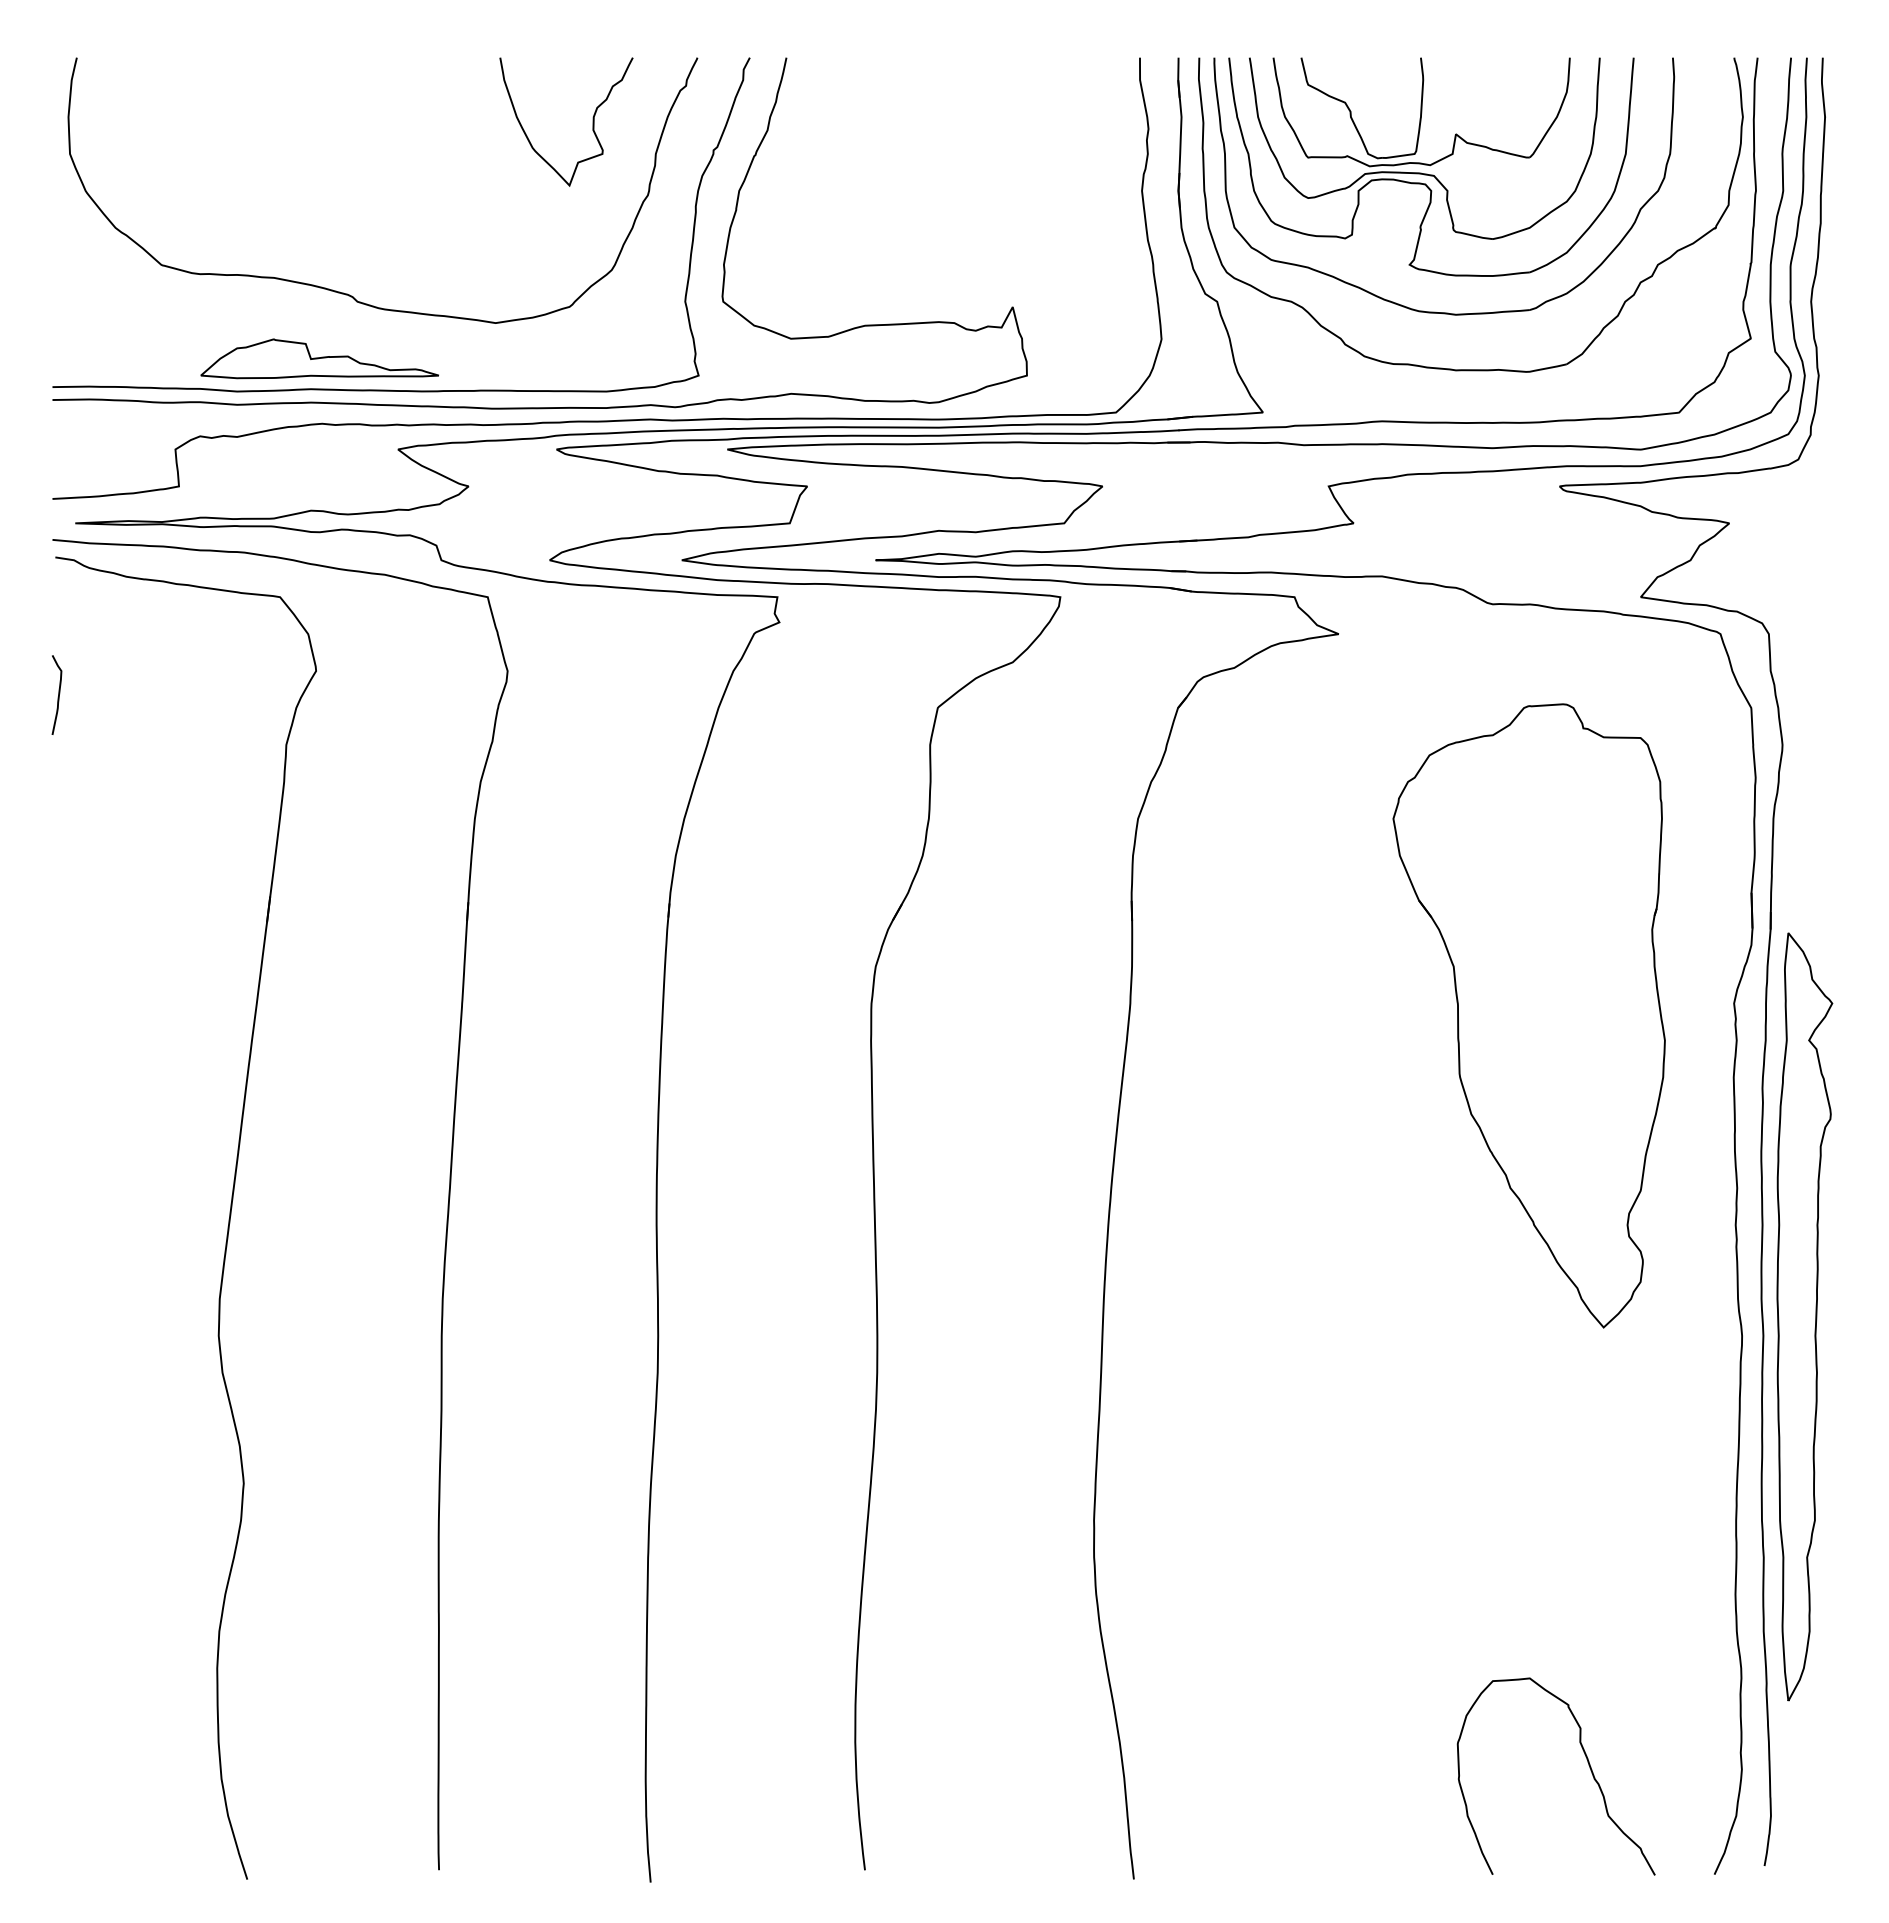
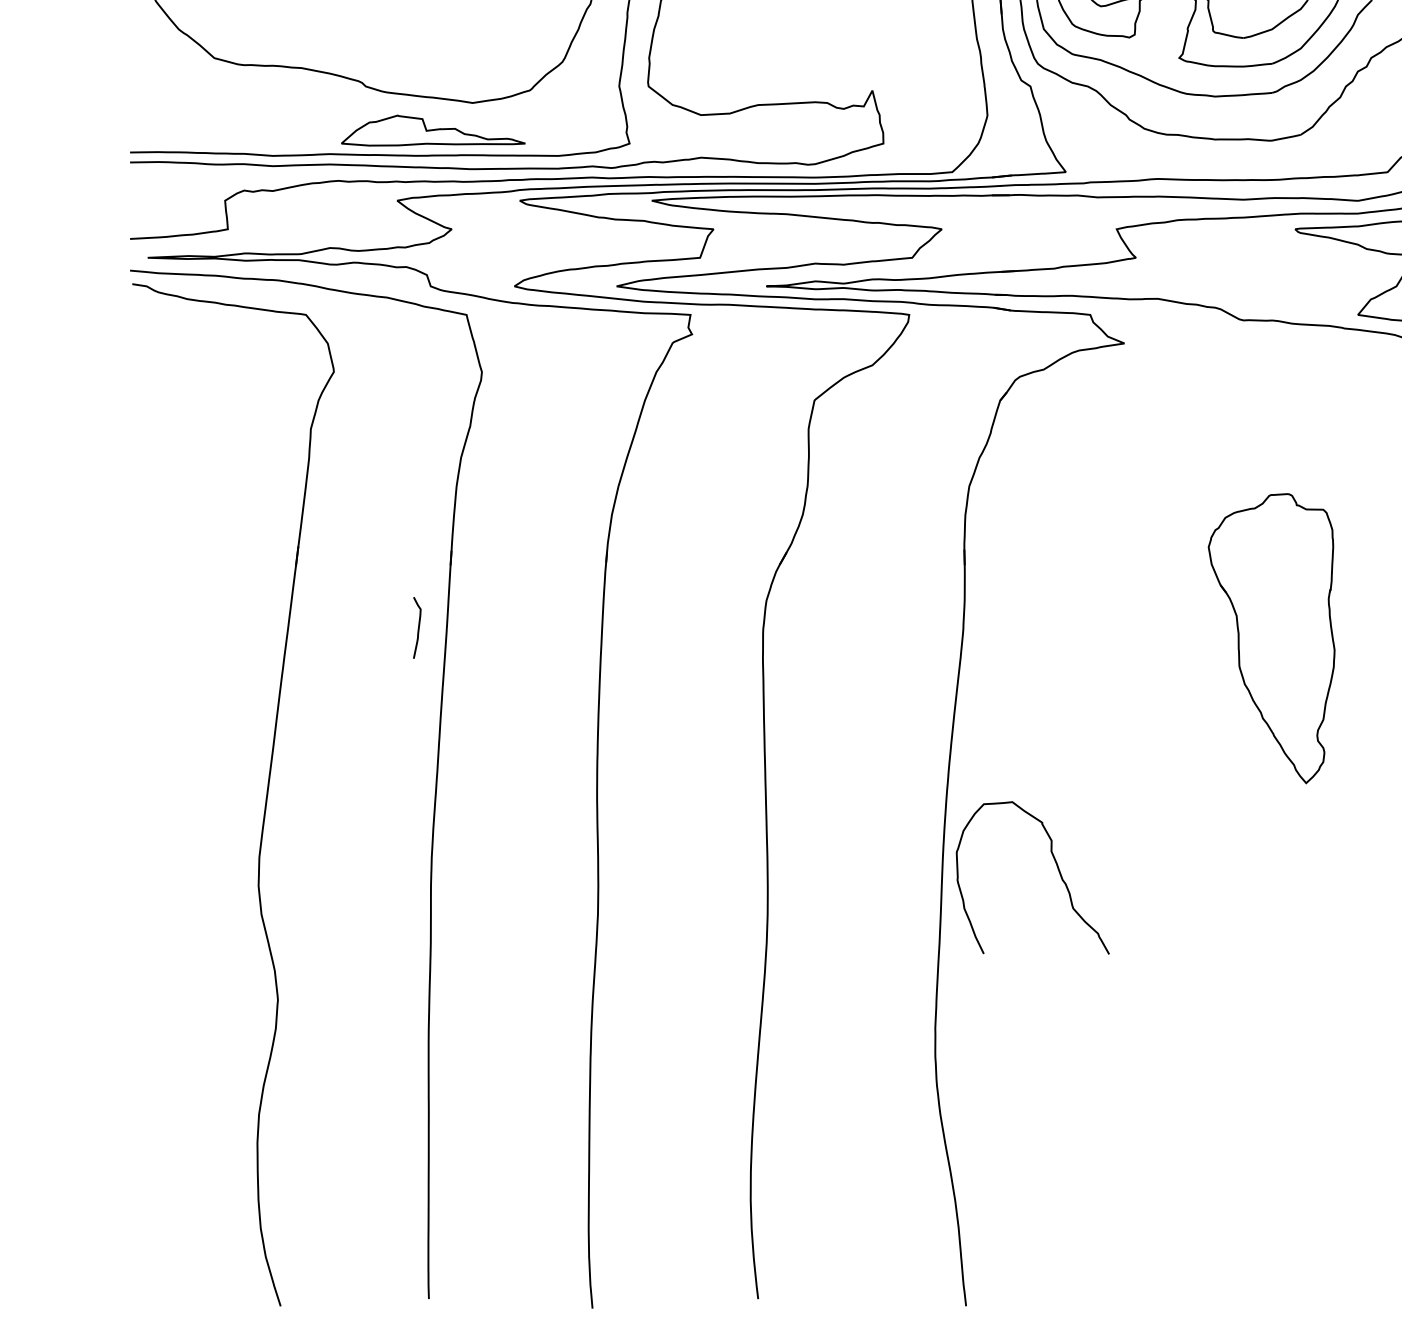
part: (319, 358) -> (433, 130), moved
curve: (58, 694) -> (418, 627), moved
part: (1528, 1015) -> (1271, 638), size x0.6
curve: (1588, 1765) -> (1057, 869), moved

